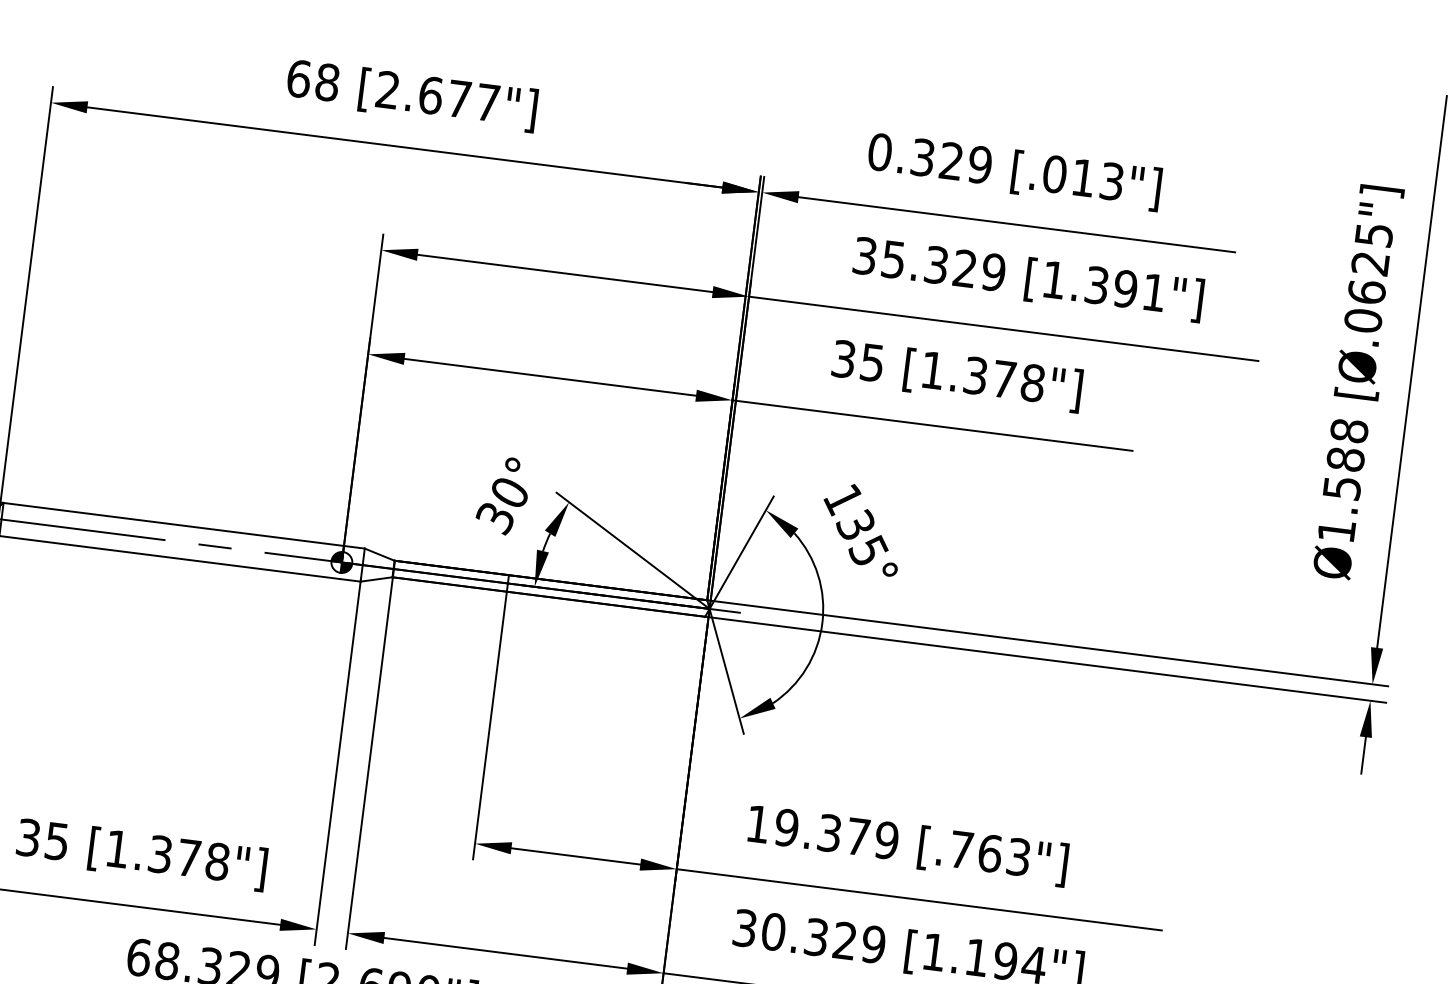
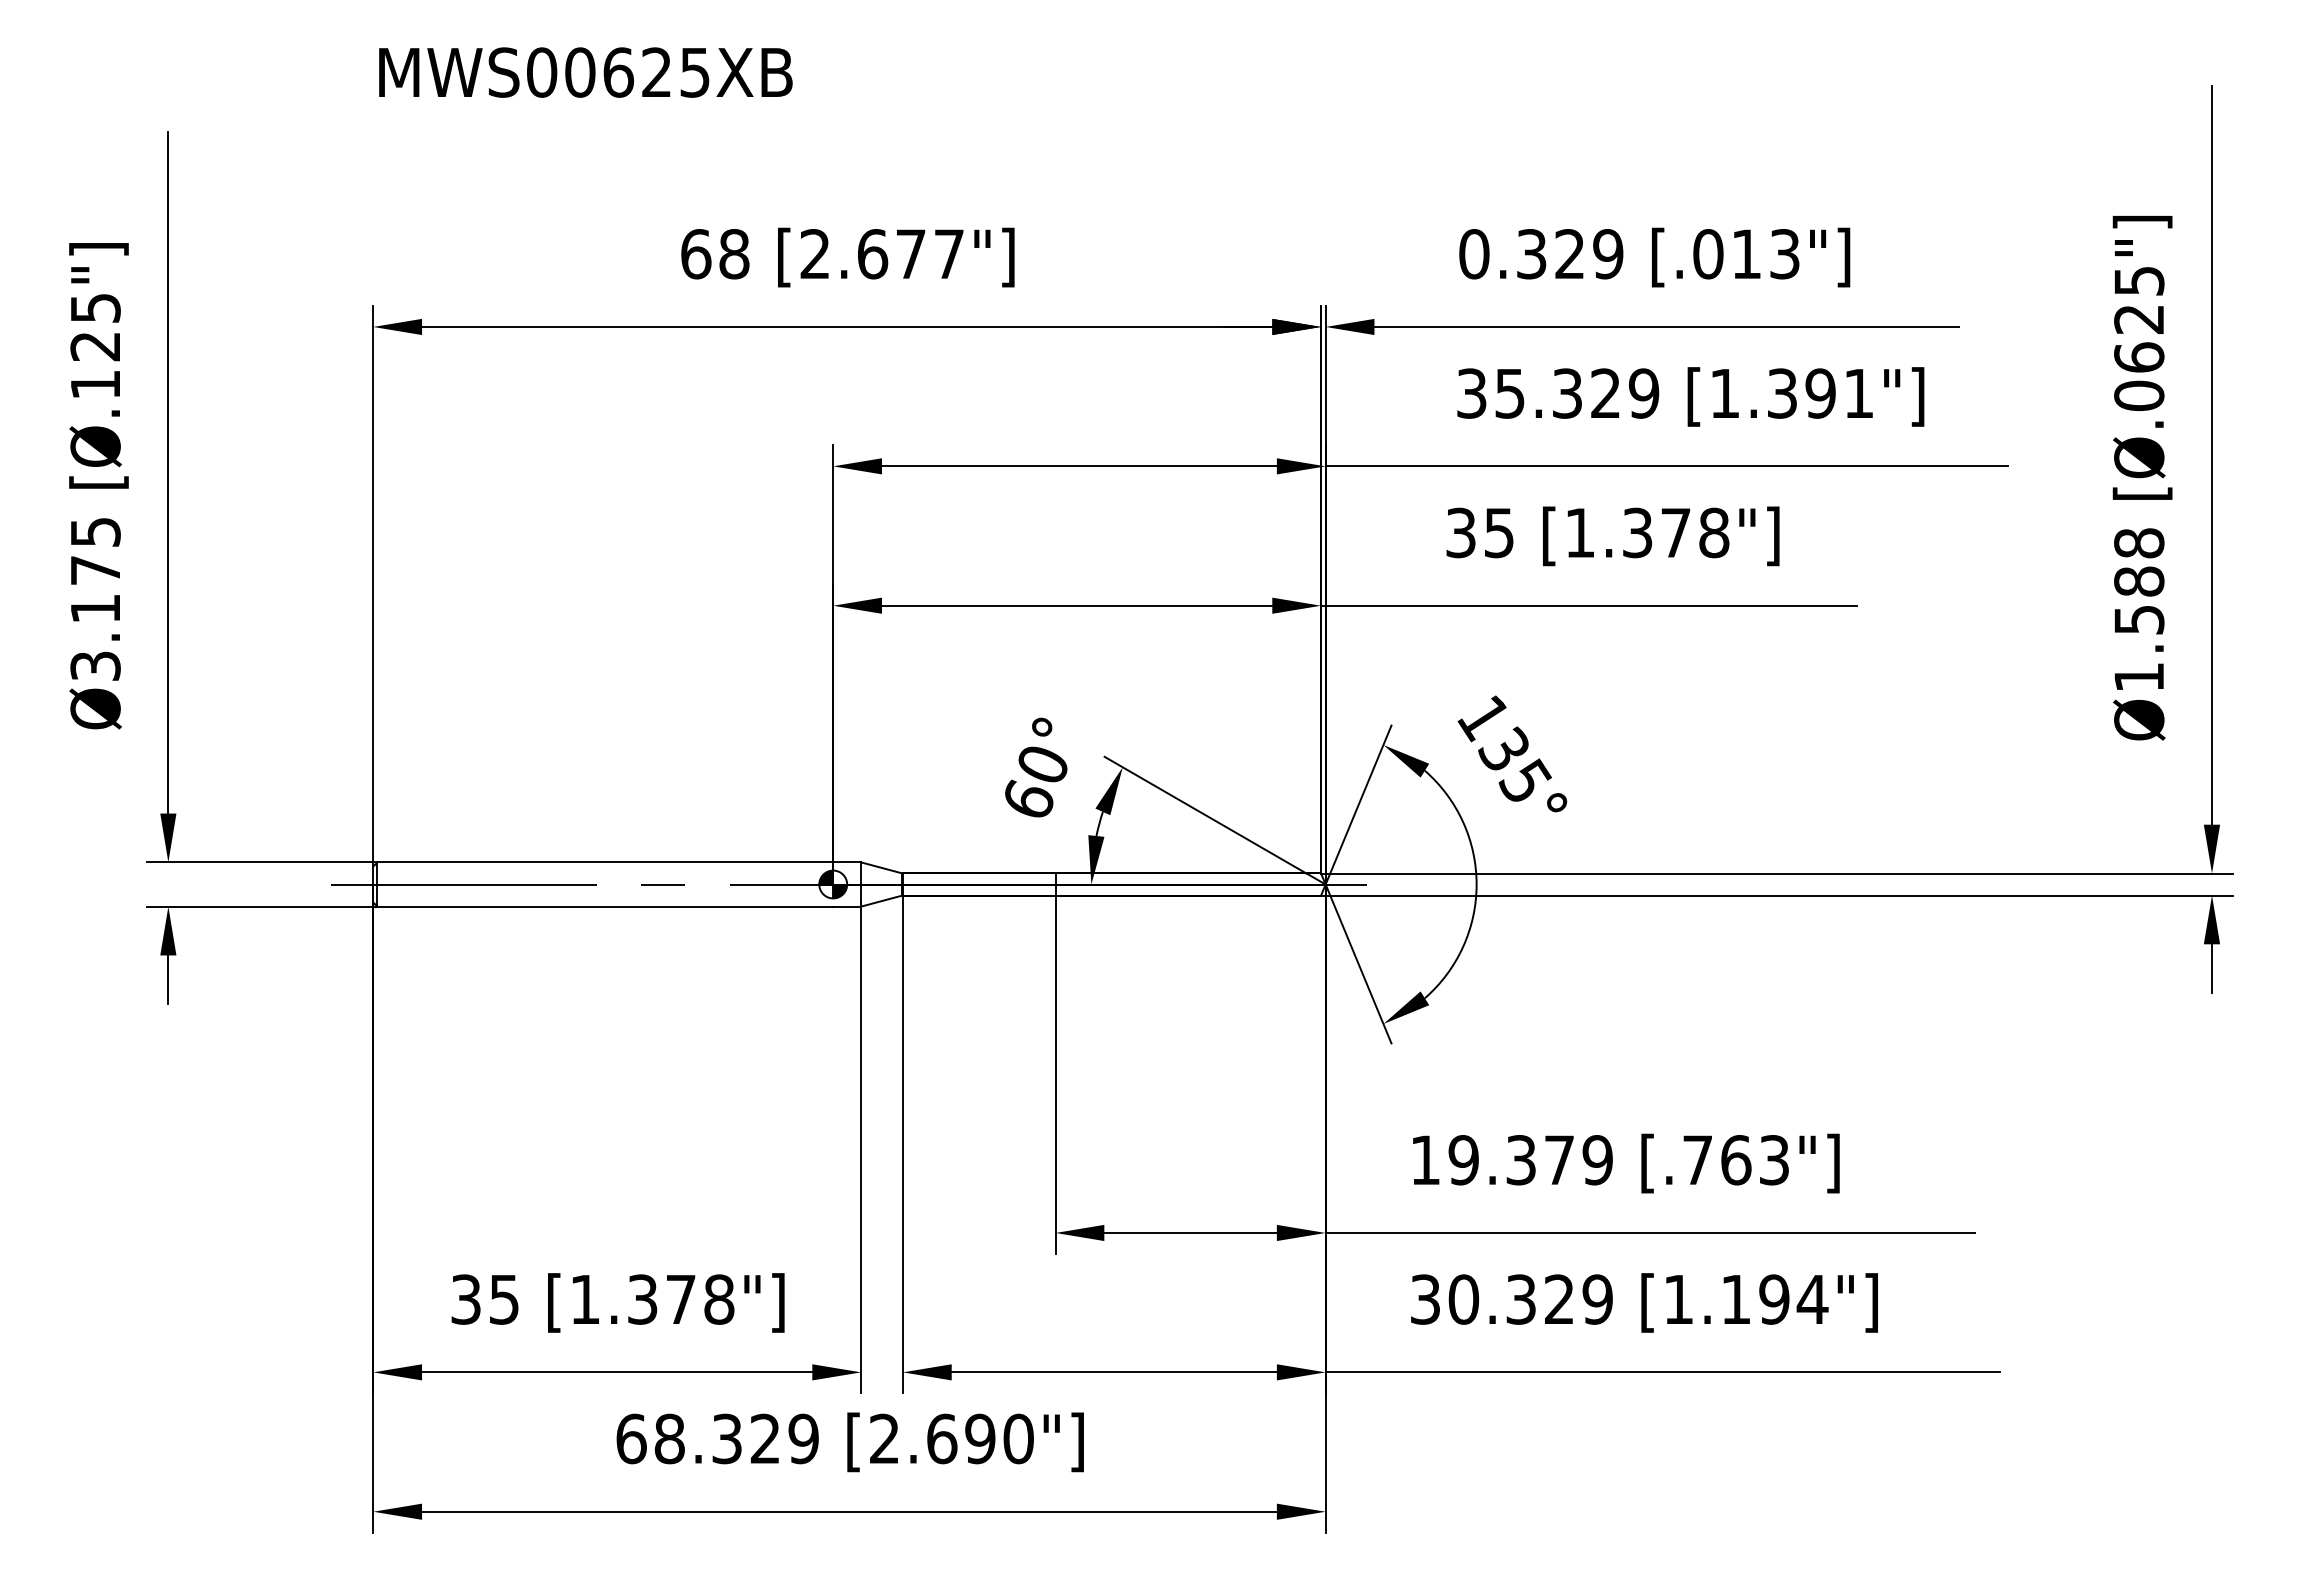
text: (494, 518) -> (1027, 800), 30° -> 60°

